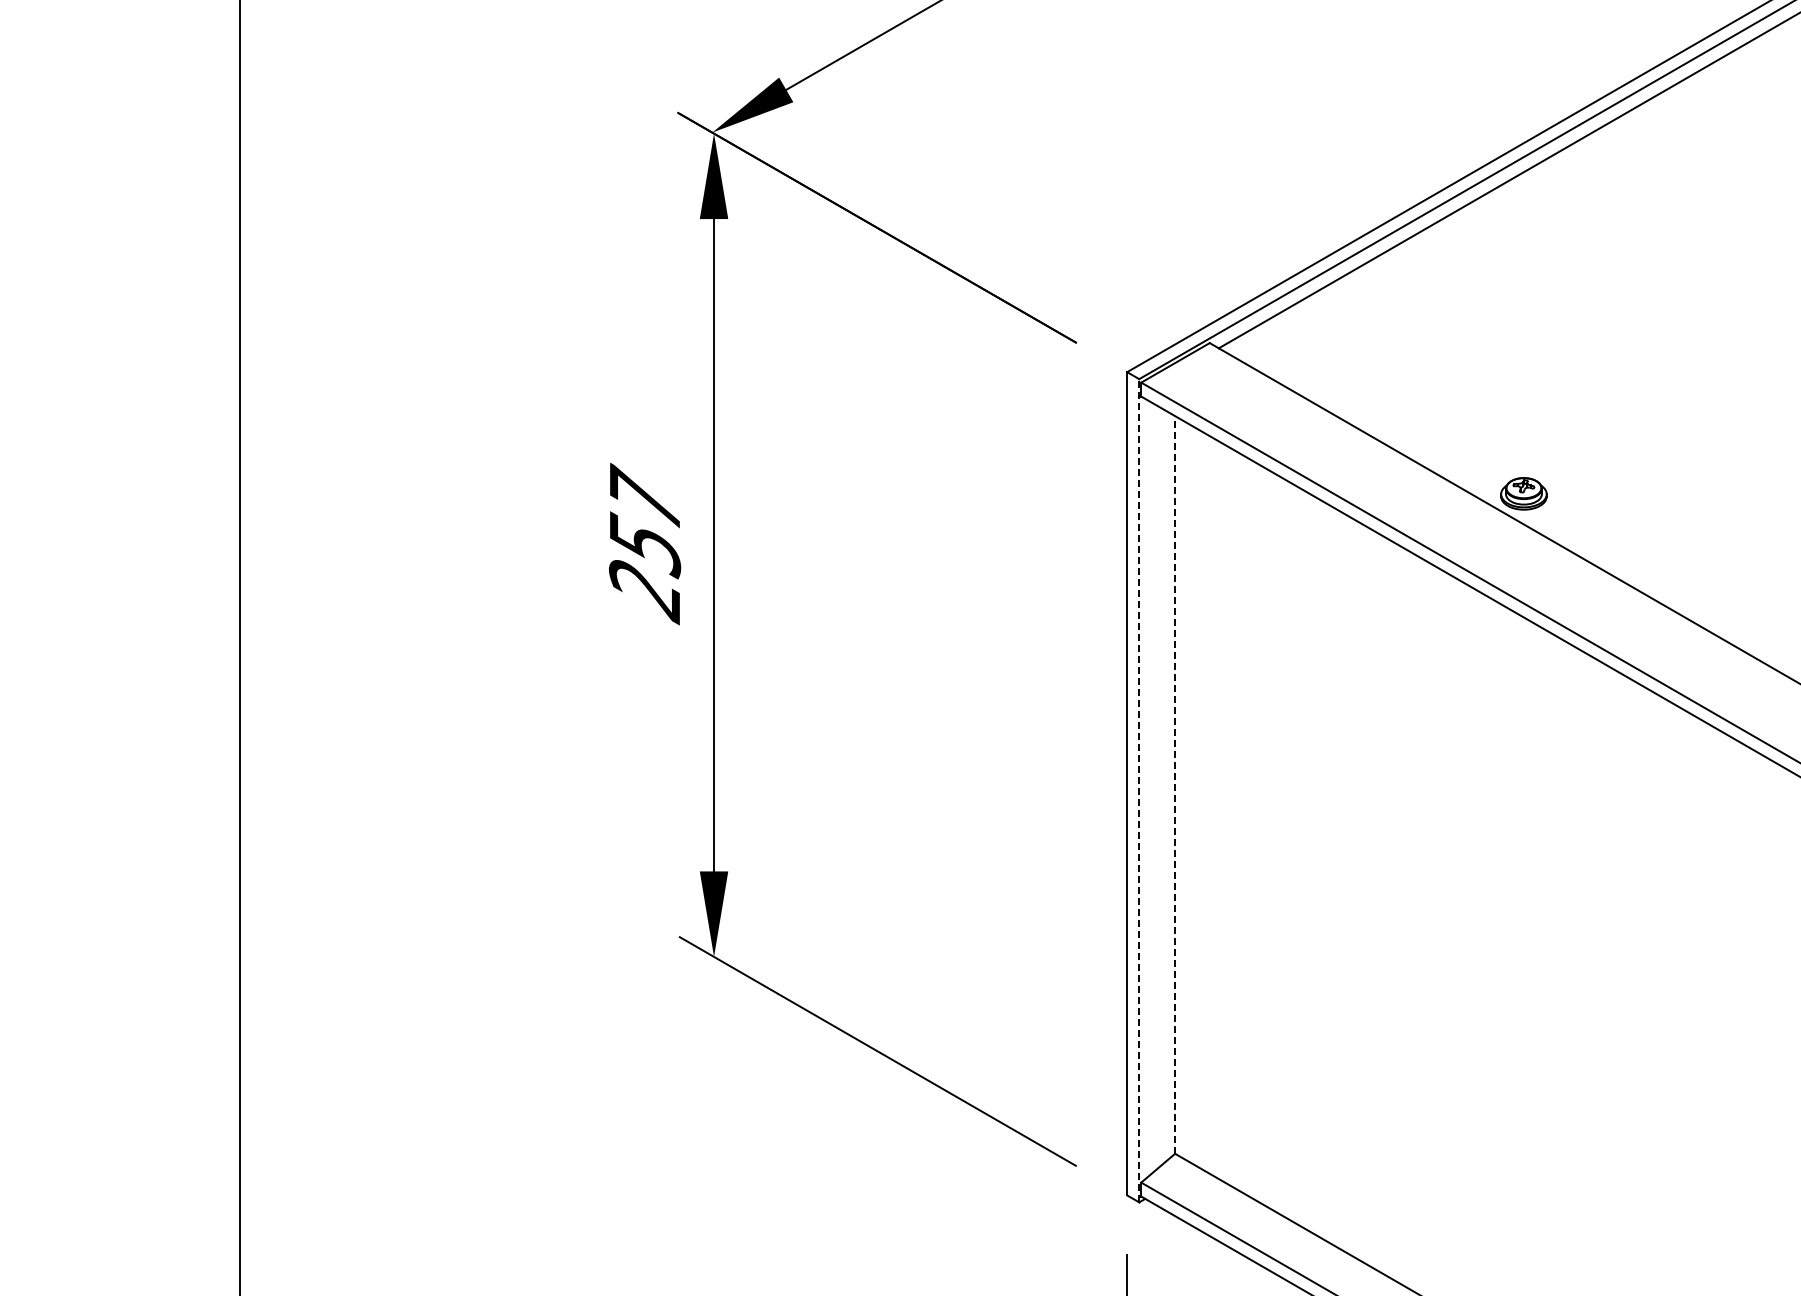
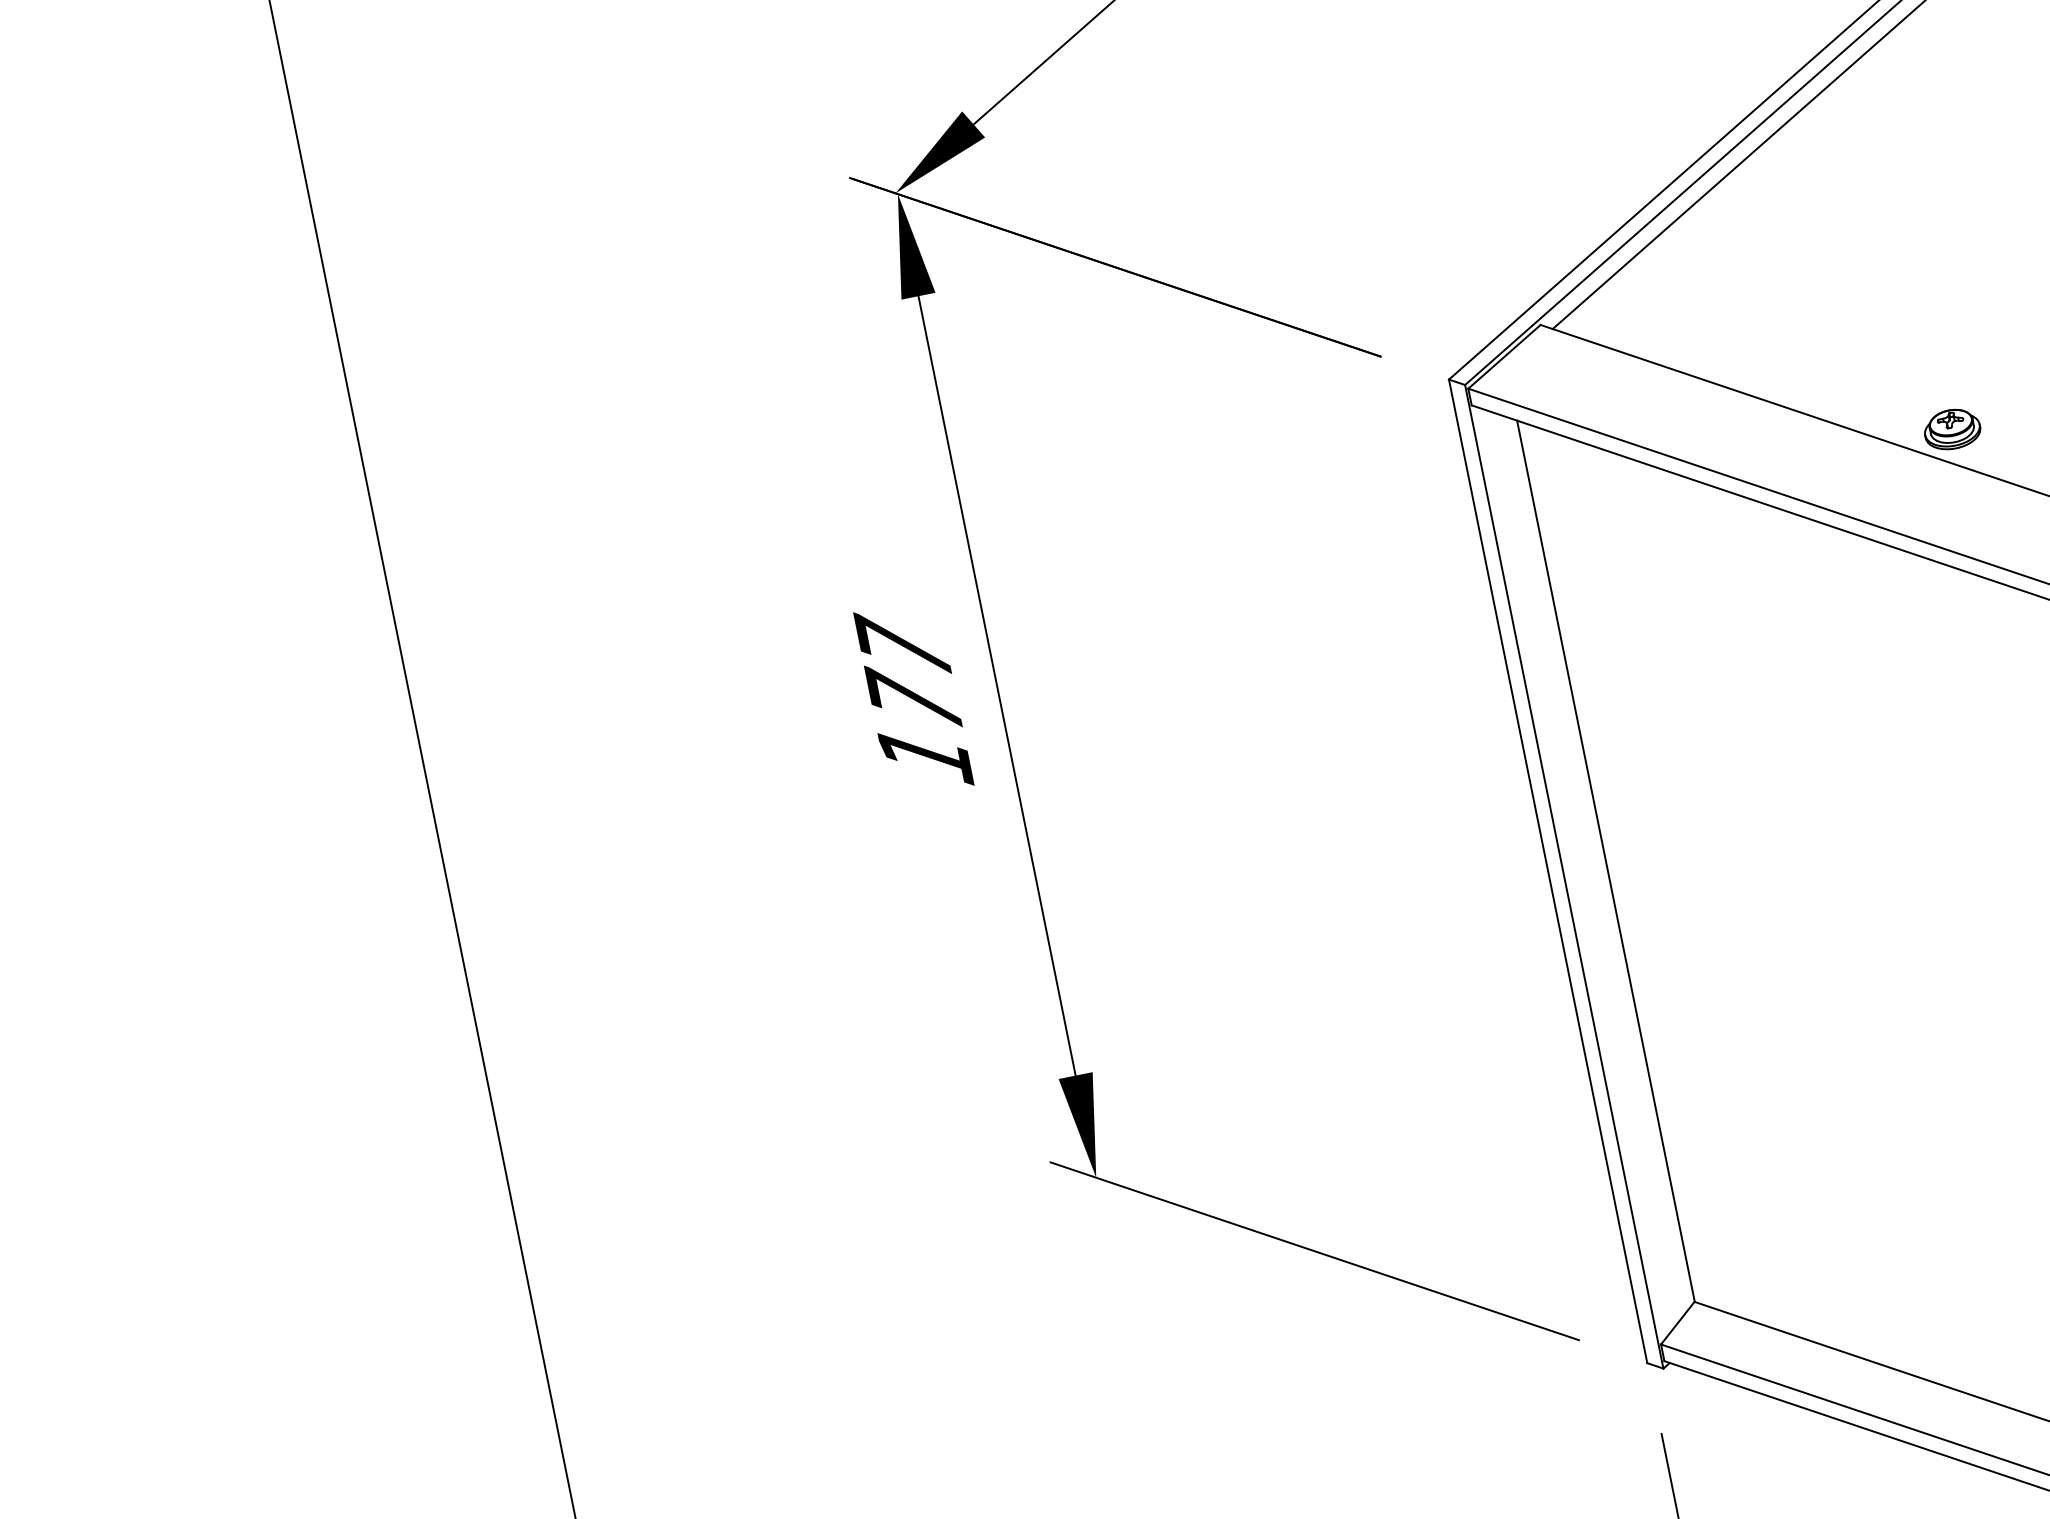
text: (644, 566) -> (919, 728), 257 -> 177
line: (1175, 785) -> (1606, 861), dashed -> solid
line: (1139, 790) -> (1564, 876), dashed -> solid

